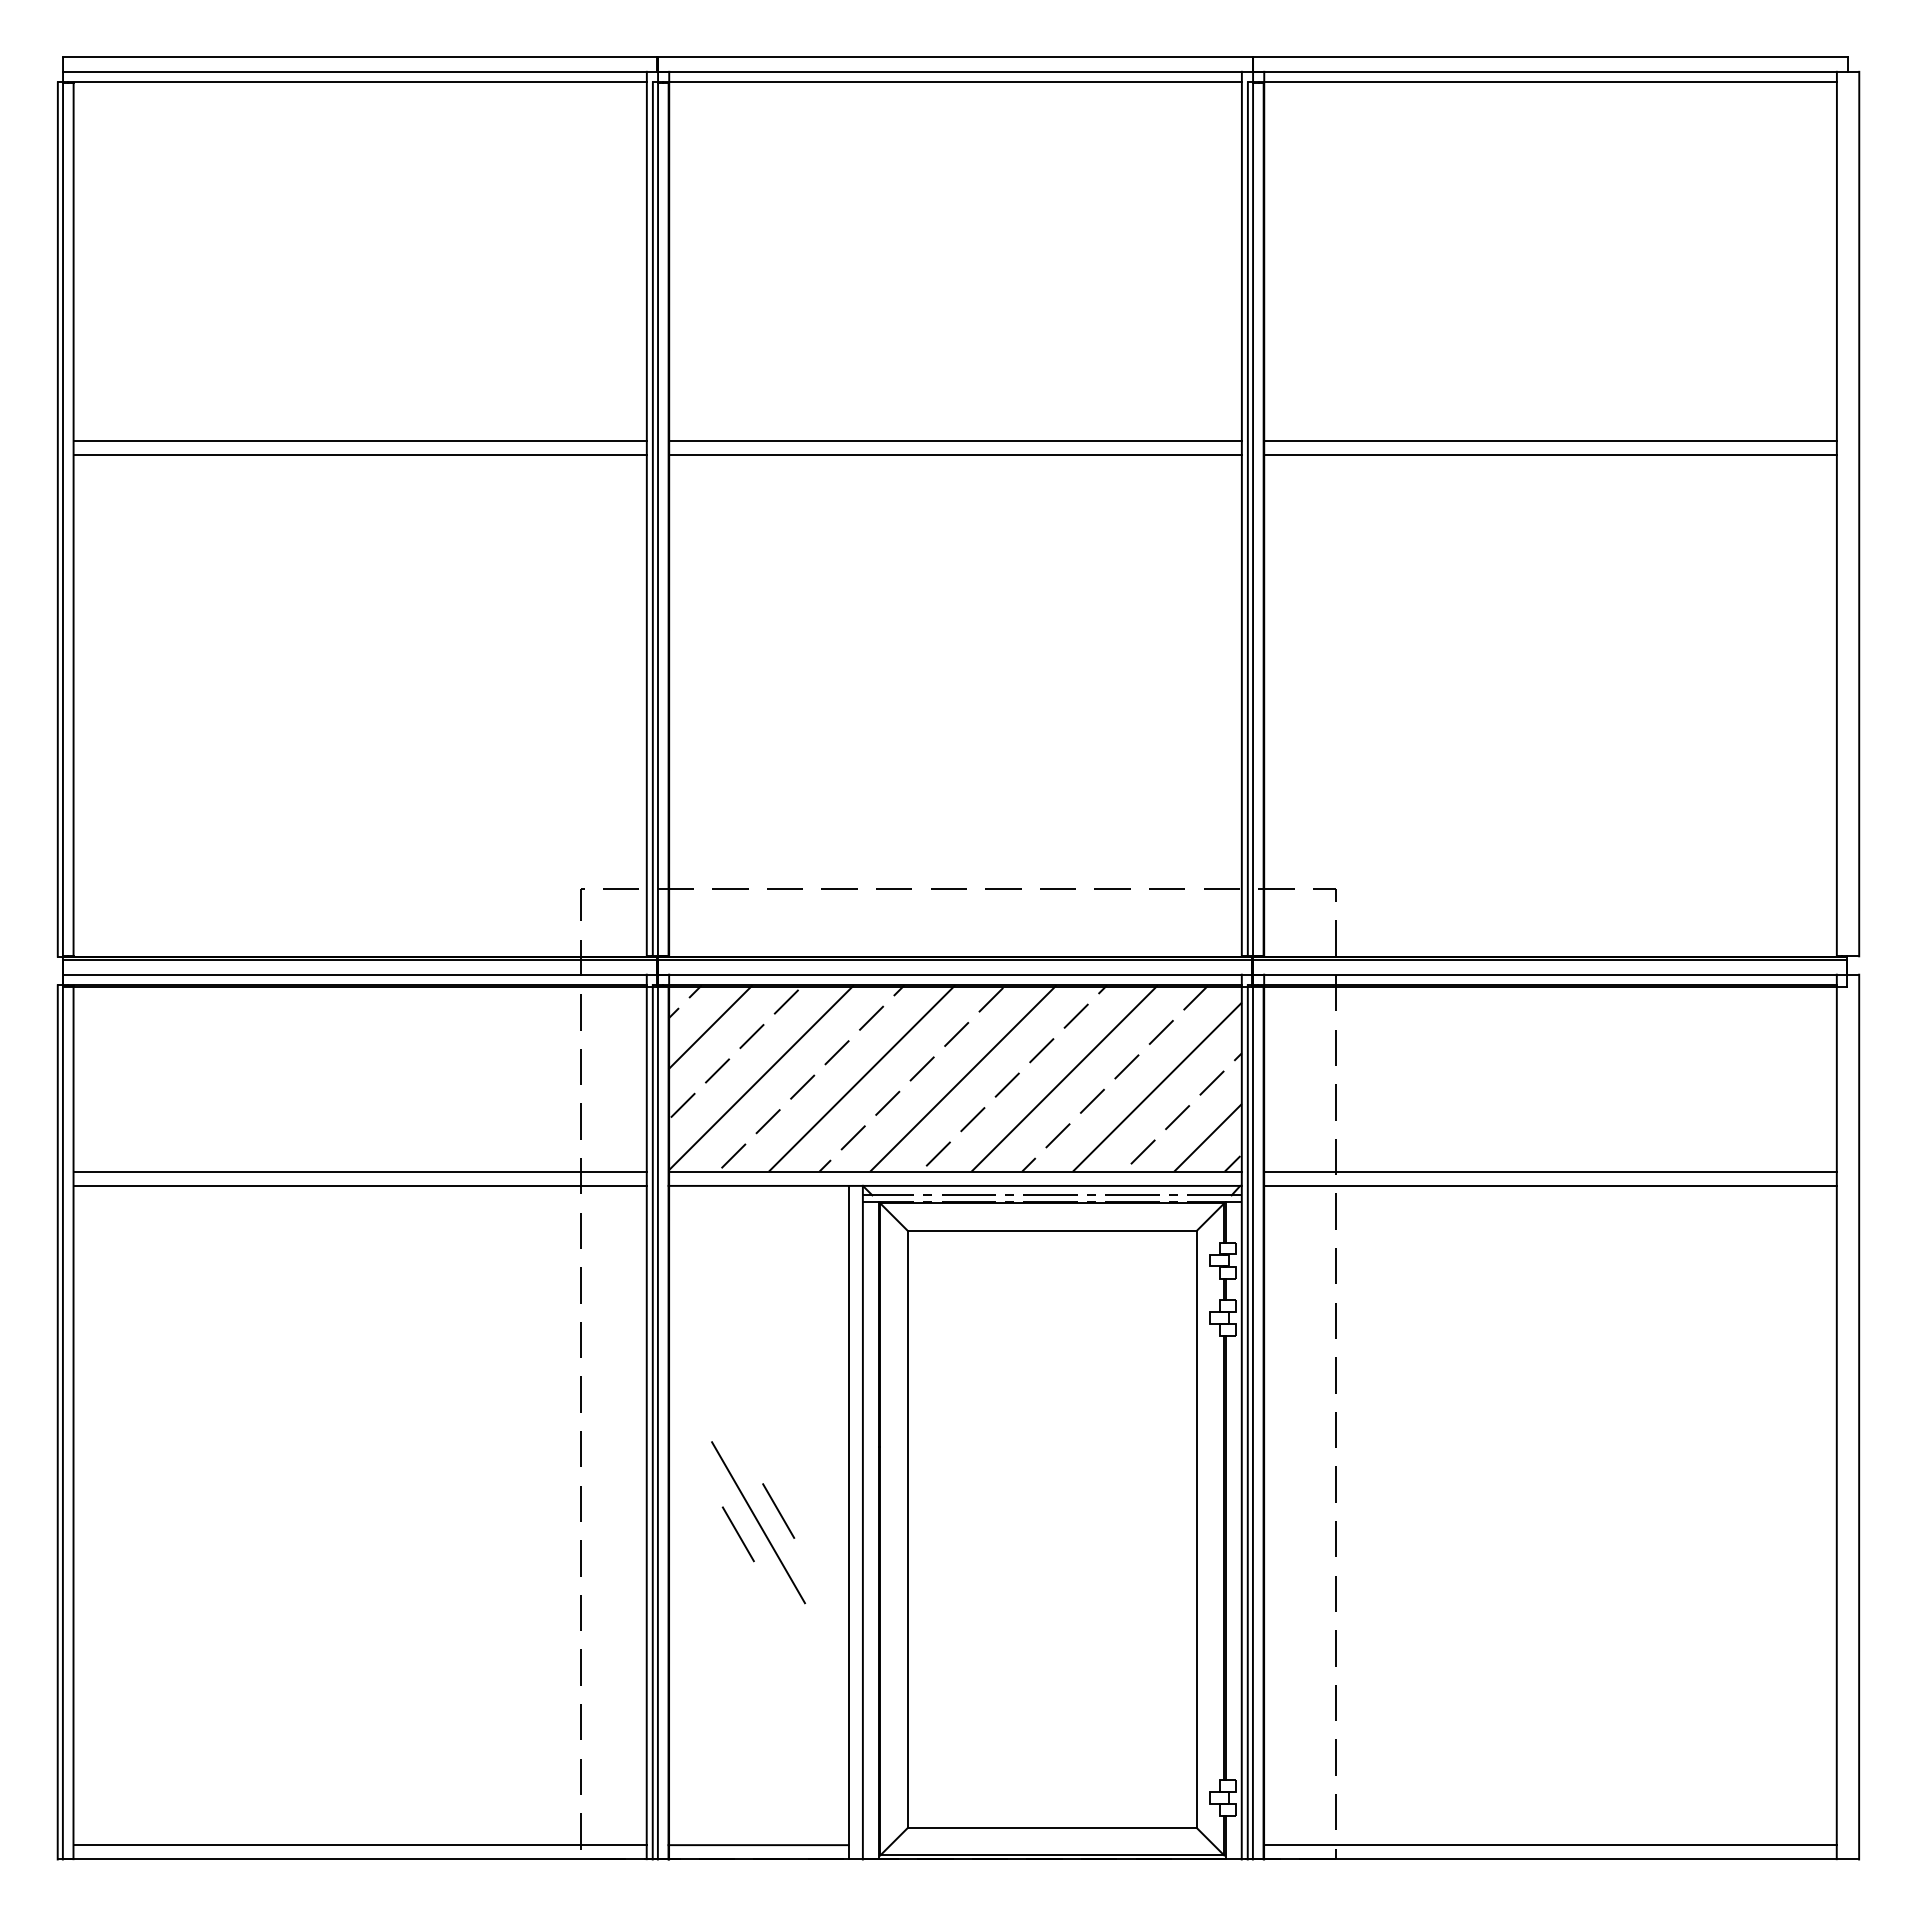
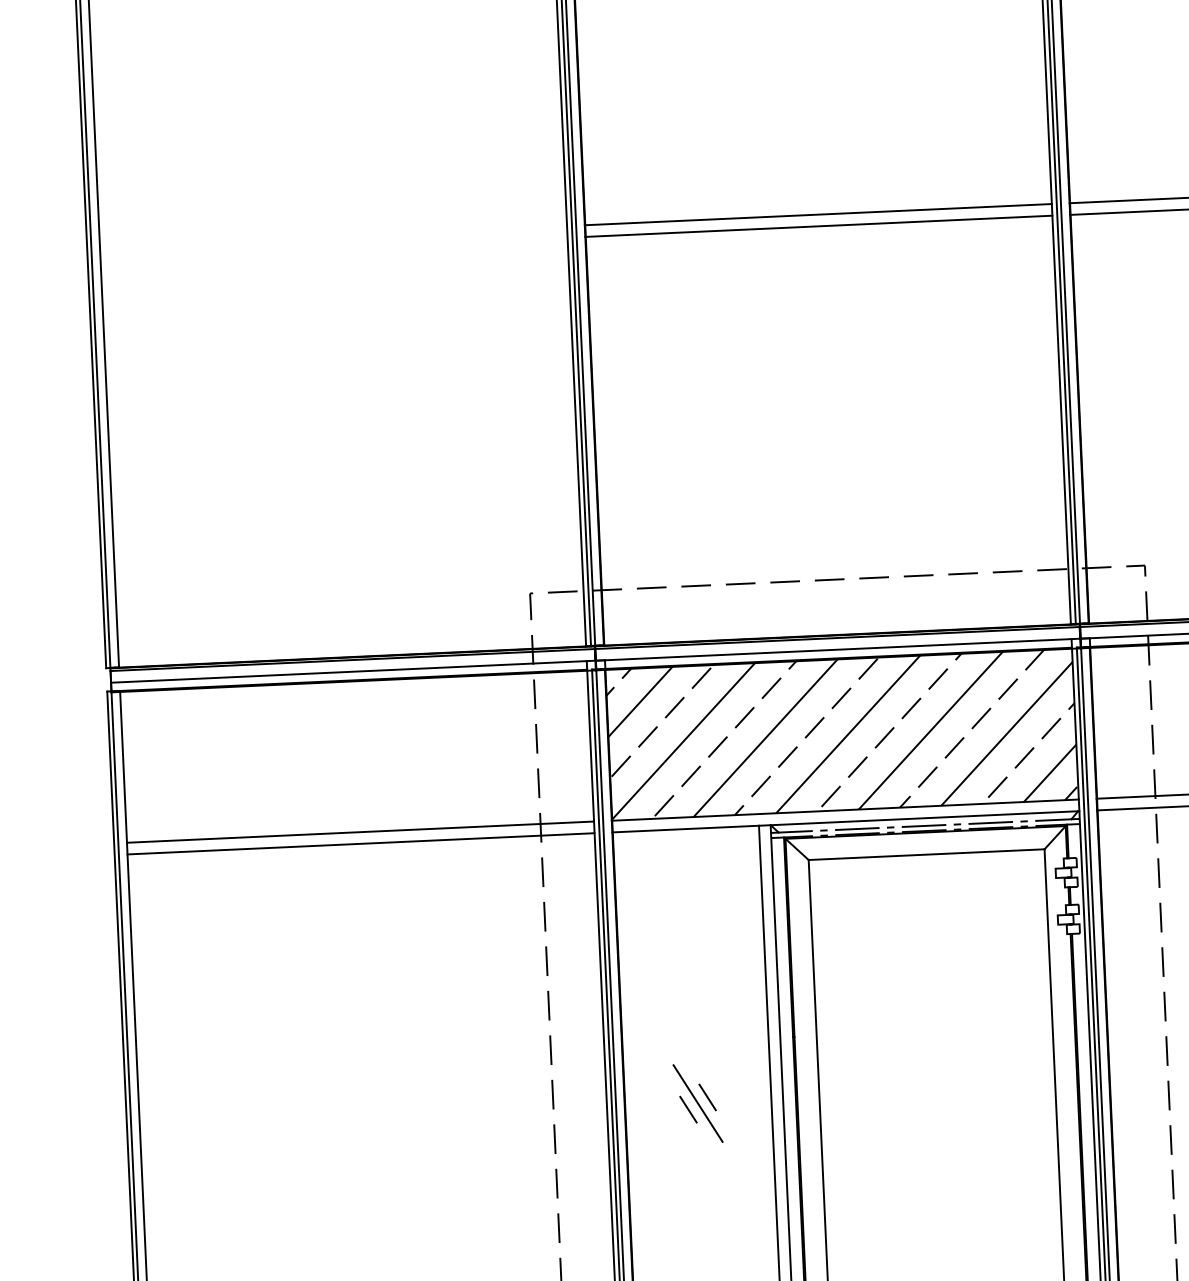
line: (359, 440) -> (332, 236), removed
line: (359, 455) -> (333, 248), removed
part: (758, 1522) -> (698, 1103), size x0.6

